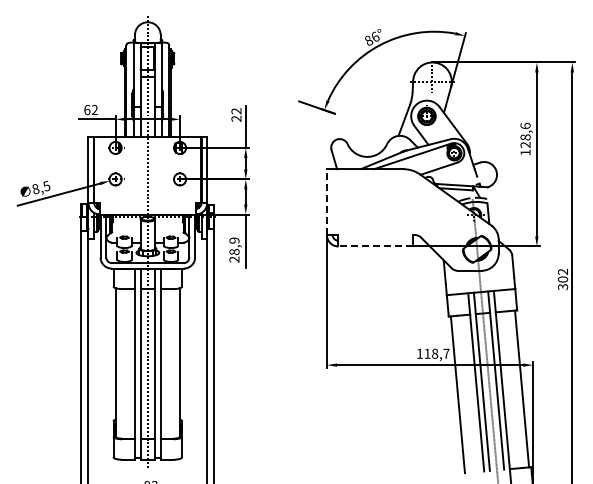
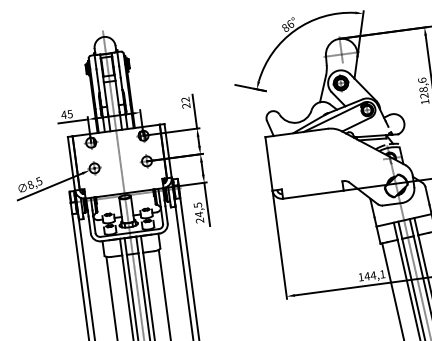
text: (90, 109) -> (66, 114), 62 -> 45
line: (326, 202) -> (268, 164), dashed -> solid
text: (234, 246) -> (198, 210), 28,9 -> 24,5
line: (375, 246) -> (313, 194), dashed -> solid
text: (436, 353) -> (374, 275), 118,7 -> 144,1

